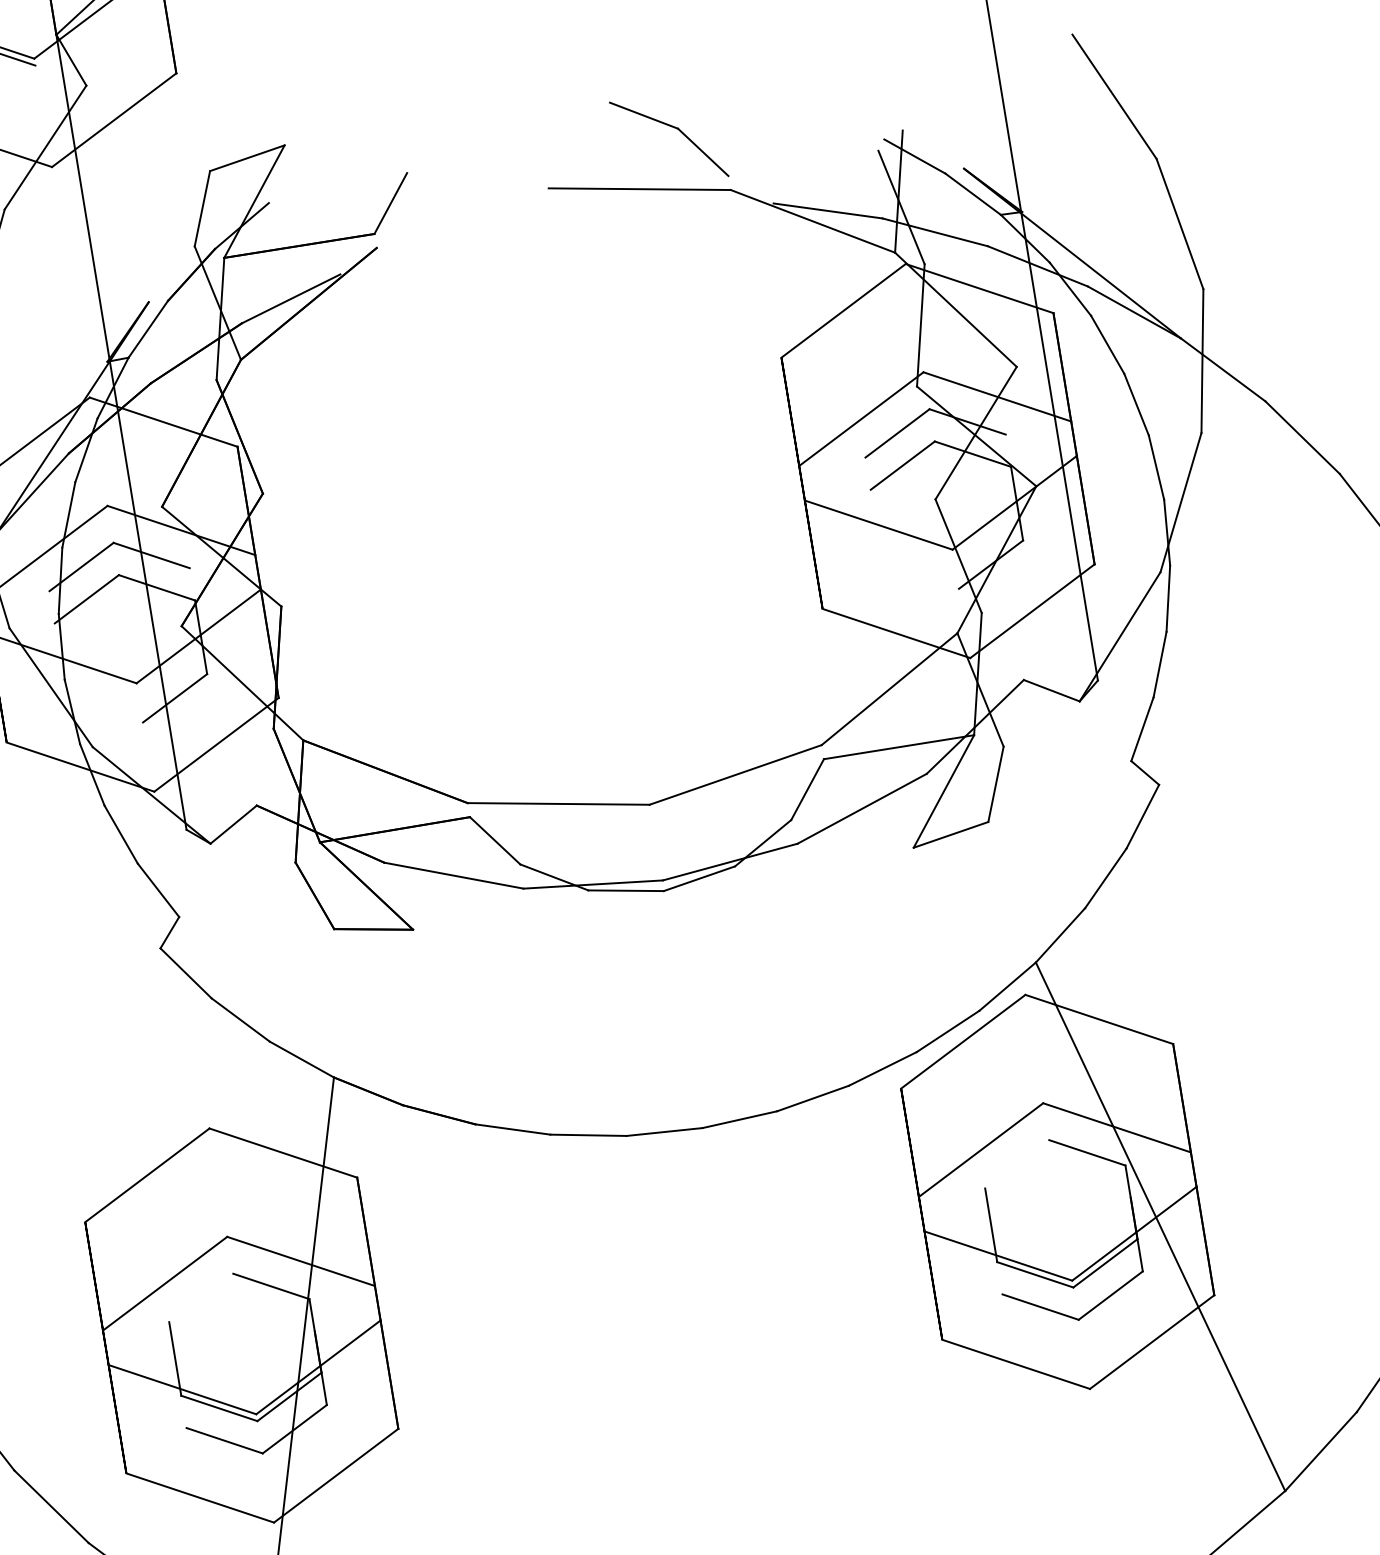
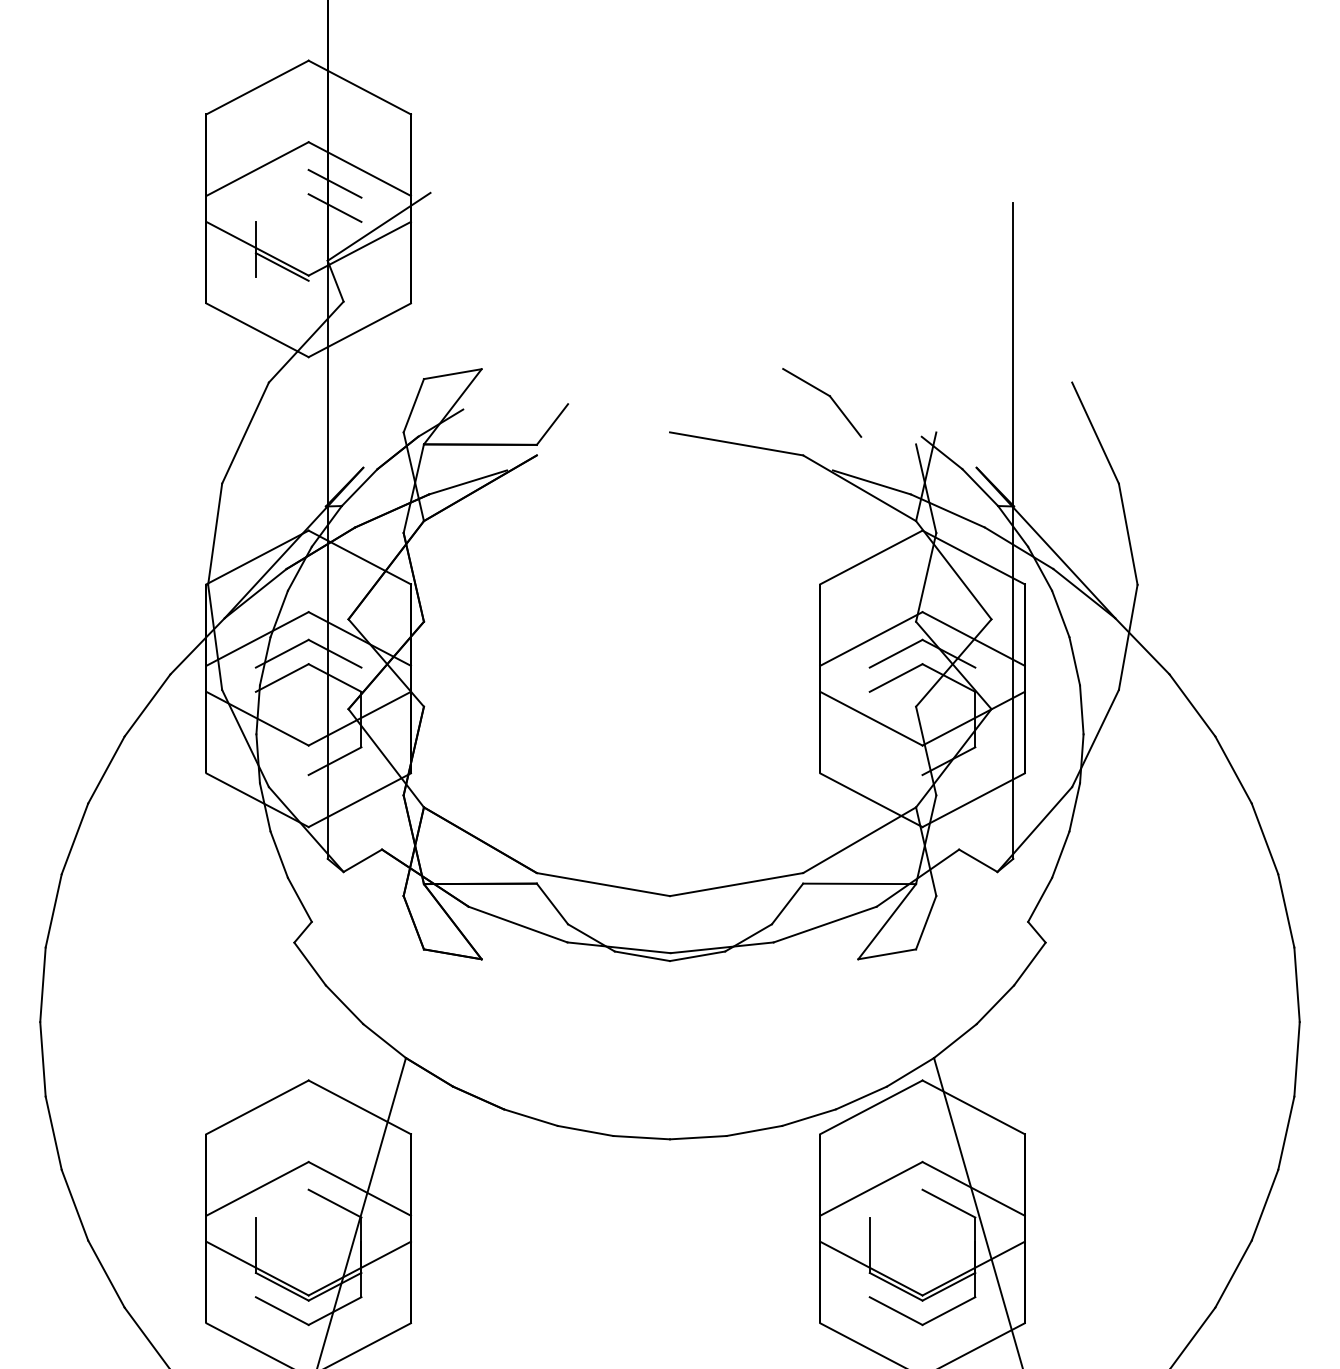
part: (673, 128) -> (826, 395), moved

